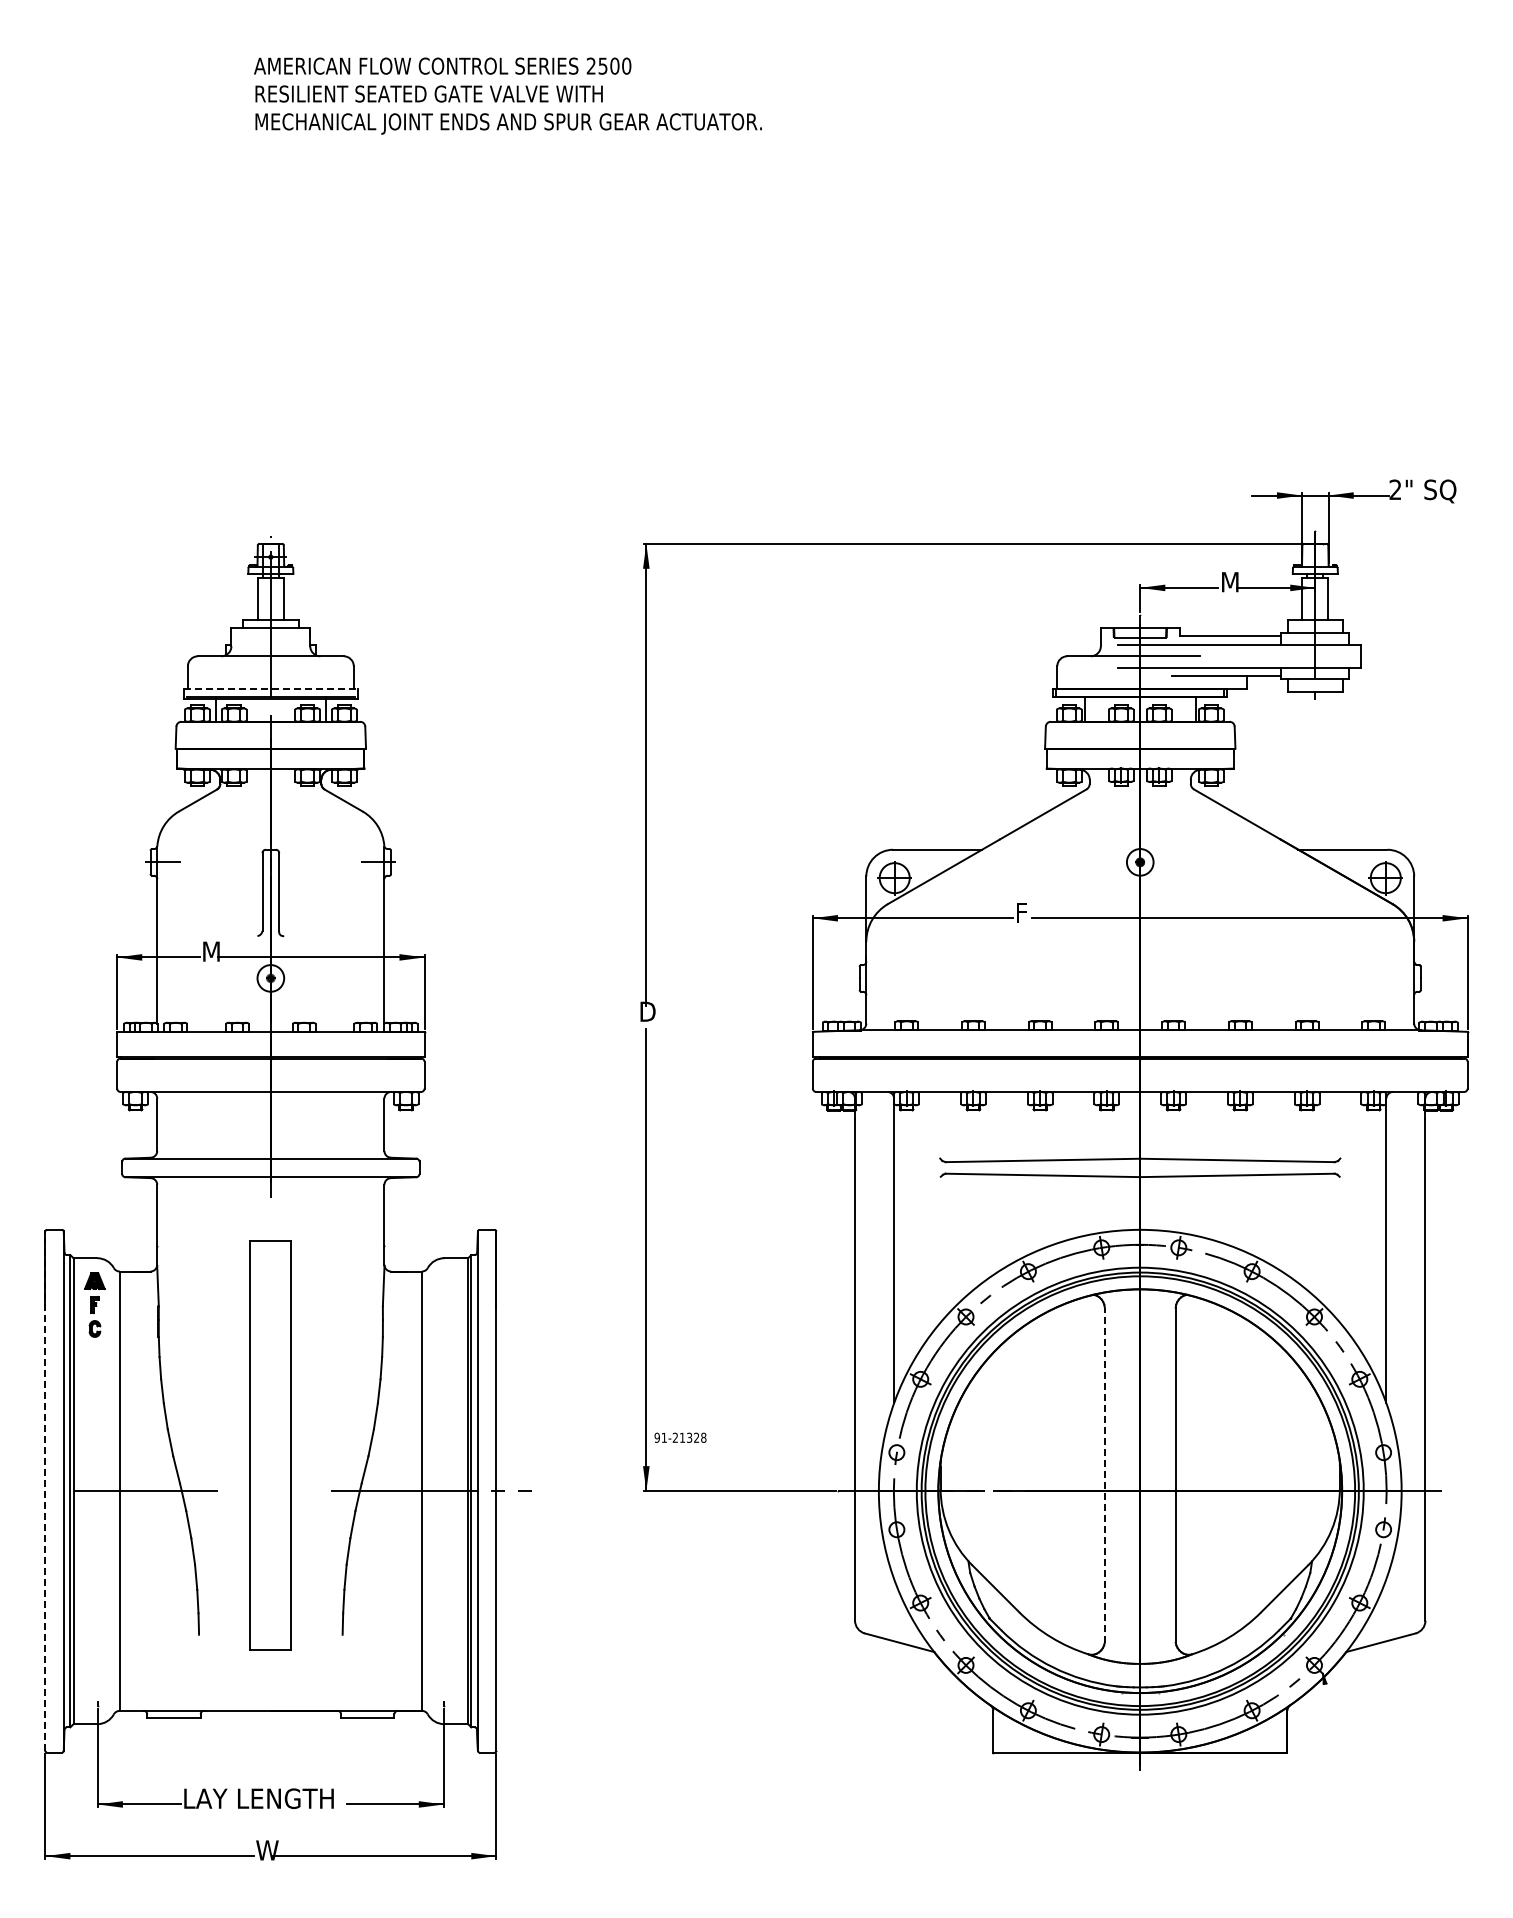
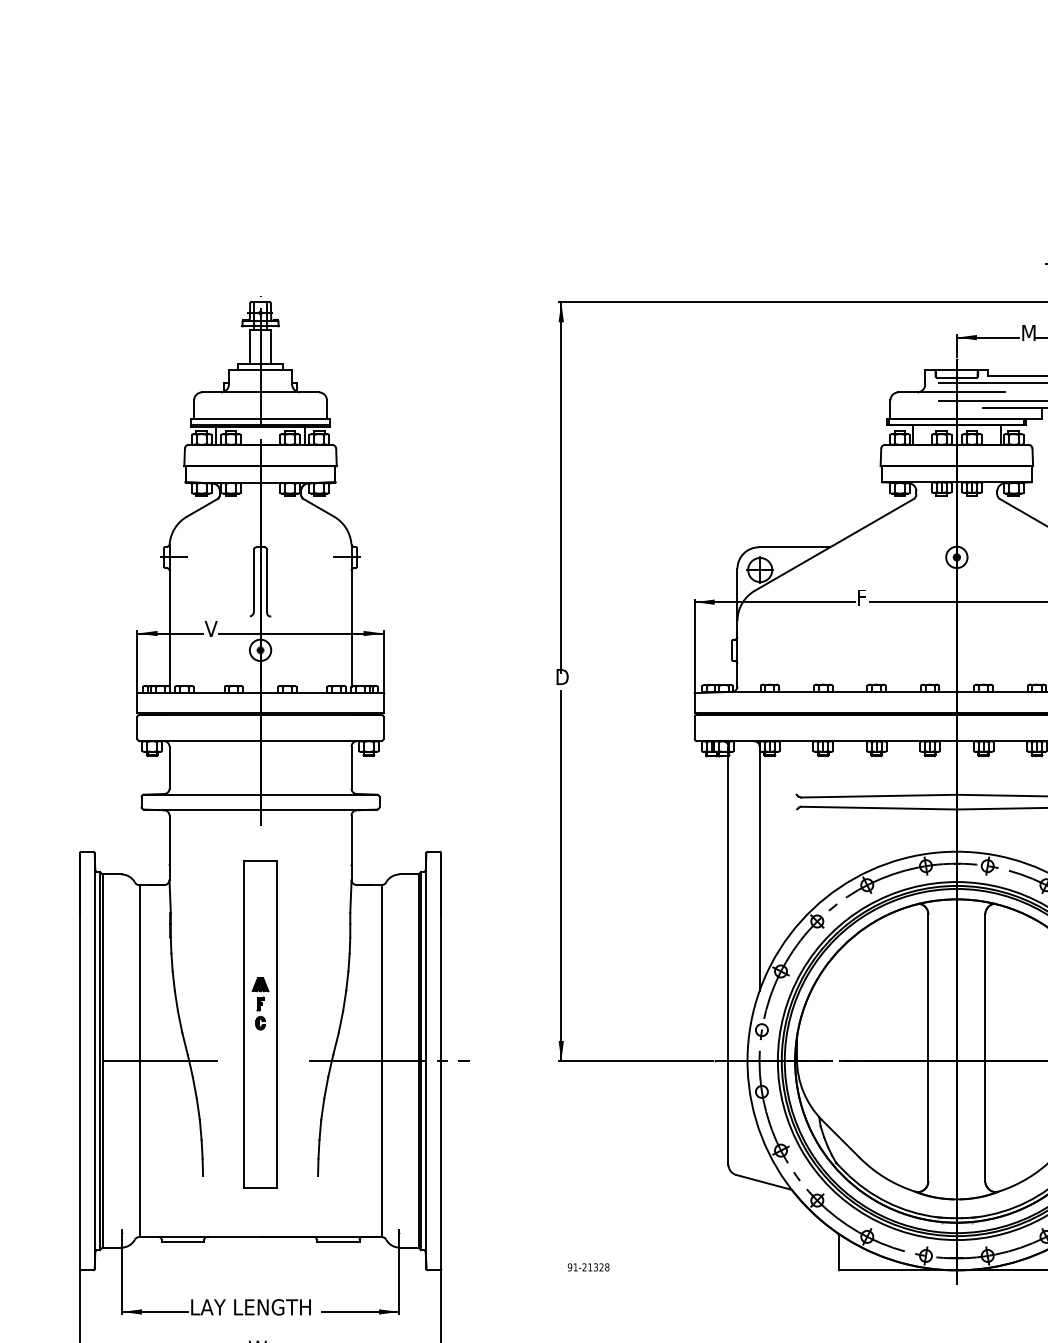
line: (270, 689) -> (260, 418), dashed -> solid
text: (210, 951) -> (212, 628), M -> V
part: (94, 1304) -> (260, 1003), moved
text: (680, 1437) -> (588, 1267), moved
line: (1104, 1475) -> (928, 1048), dashed -> solid
line: (45, 1491) -> (80, 1061), dashed -> solid

